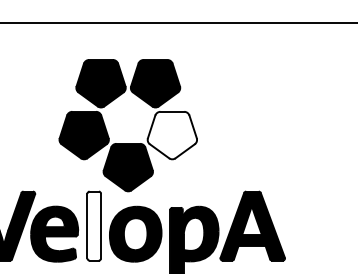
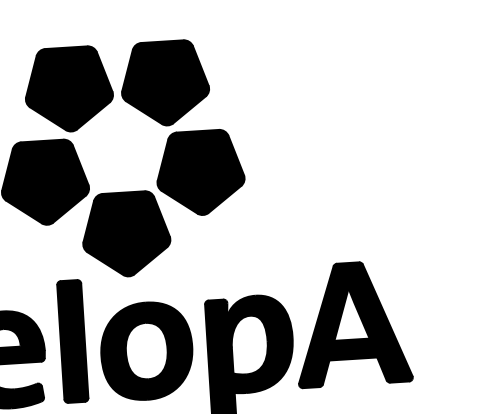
fill: (172, 135) -> (200, 172), added
fill: (94, 225) -> (73, 340), added

